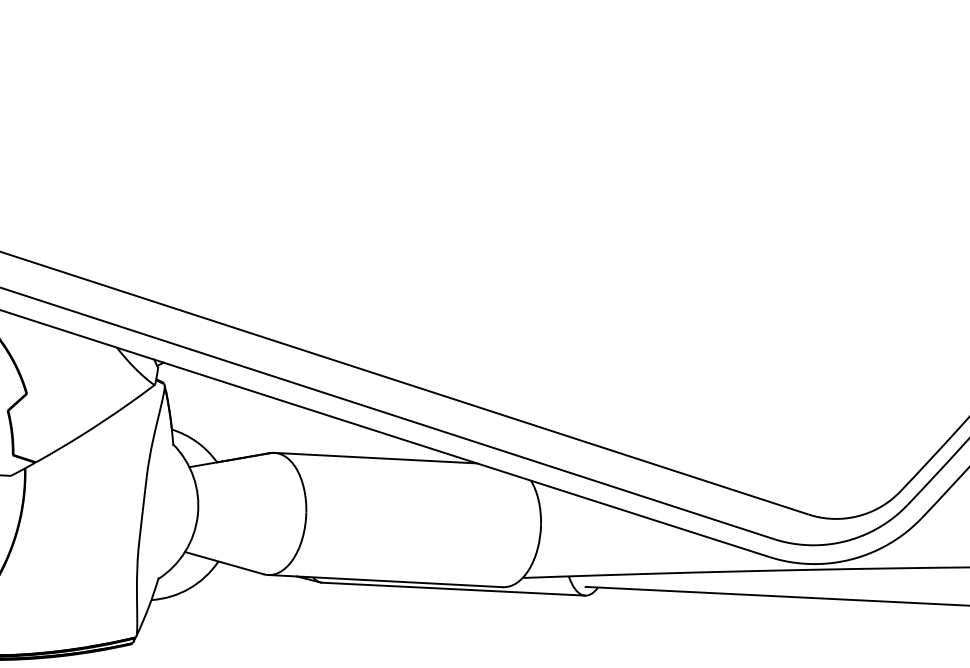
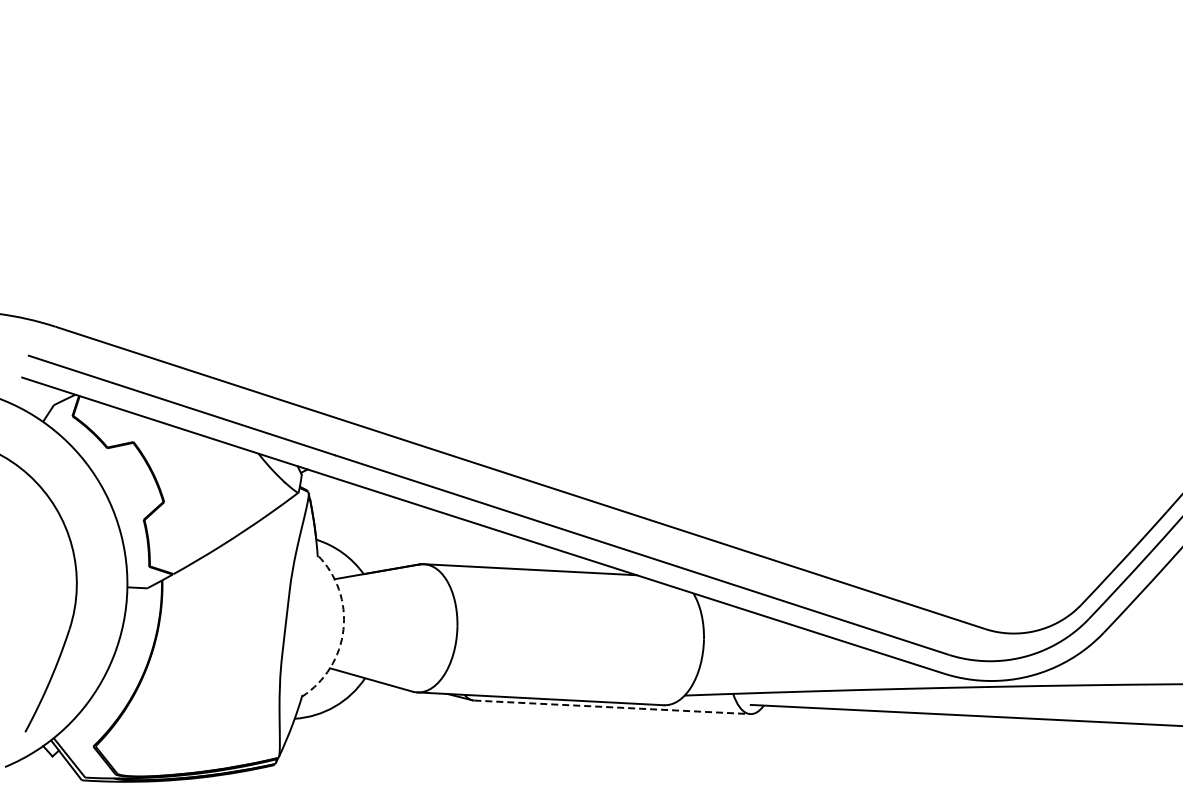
arc: (197, 515) -> (343, 629), solid -> dashed
line: (453, 589) -> (612, 707), solid -> dashed

